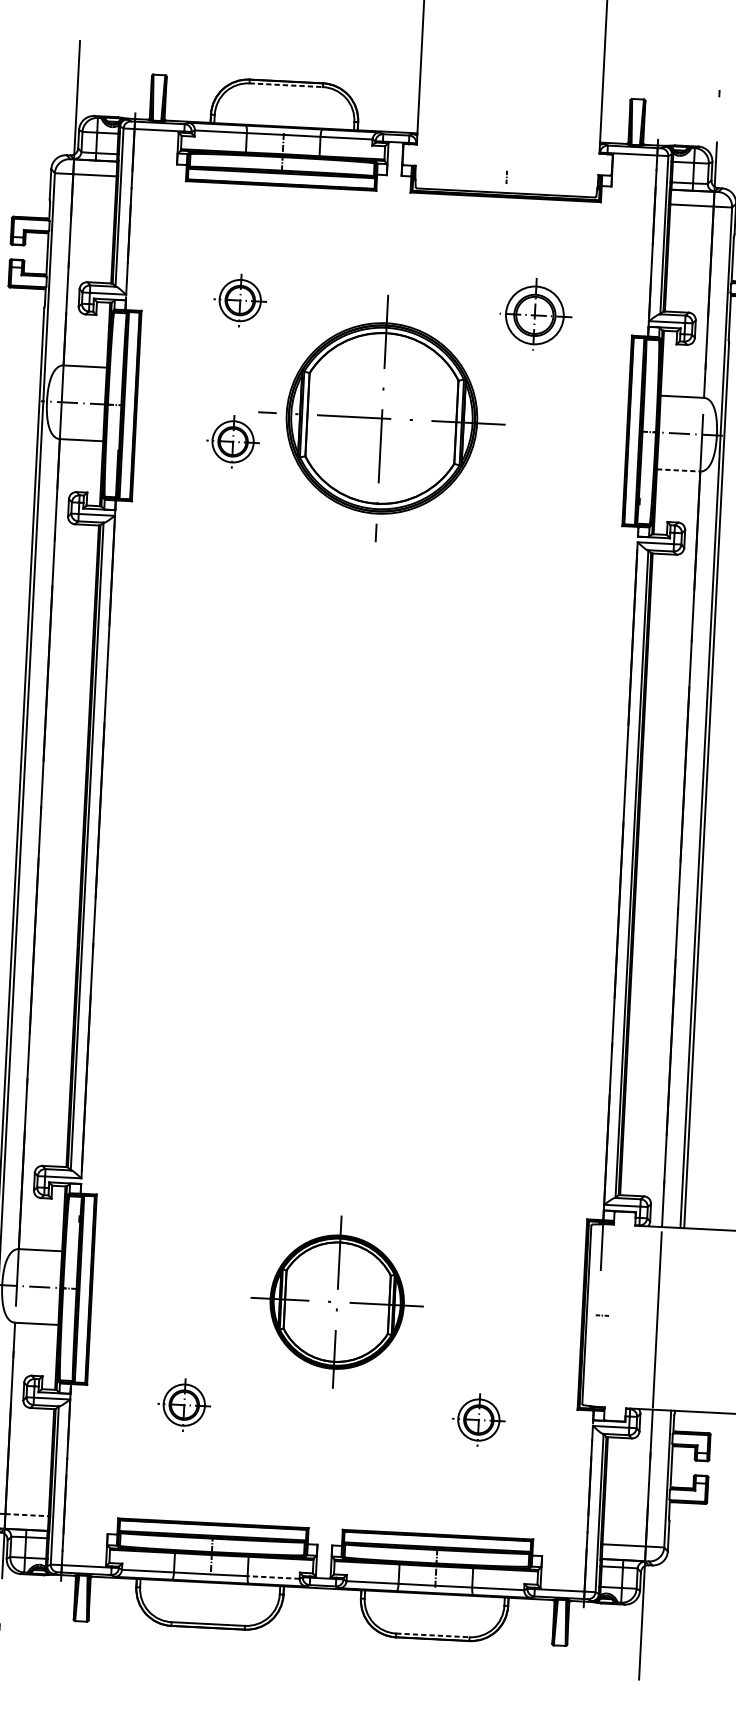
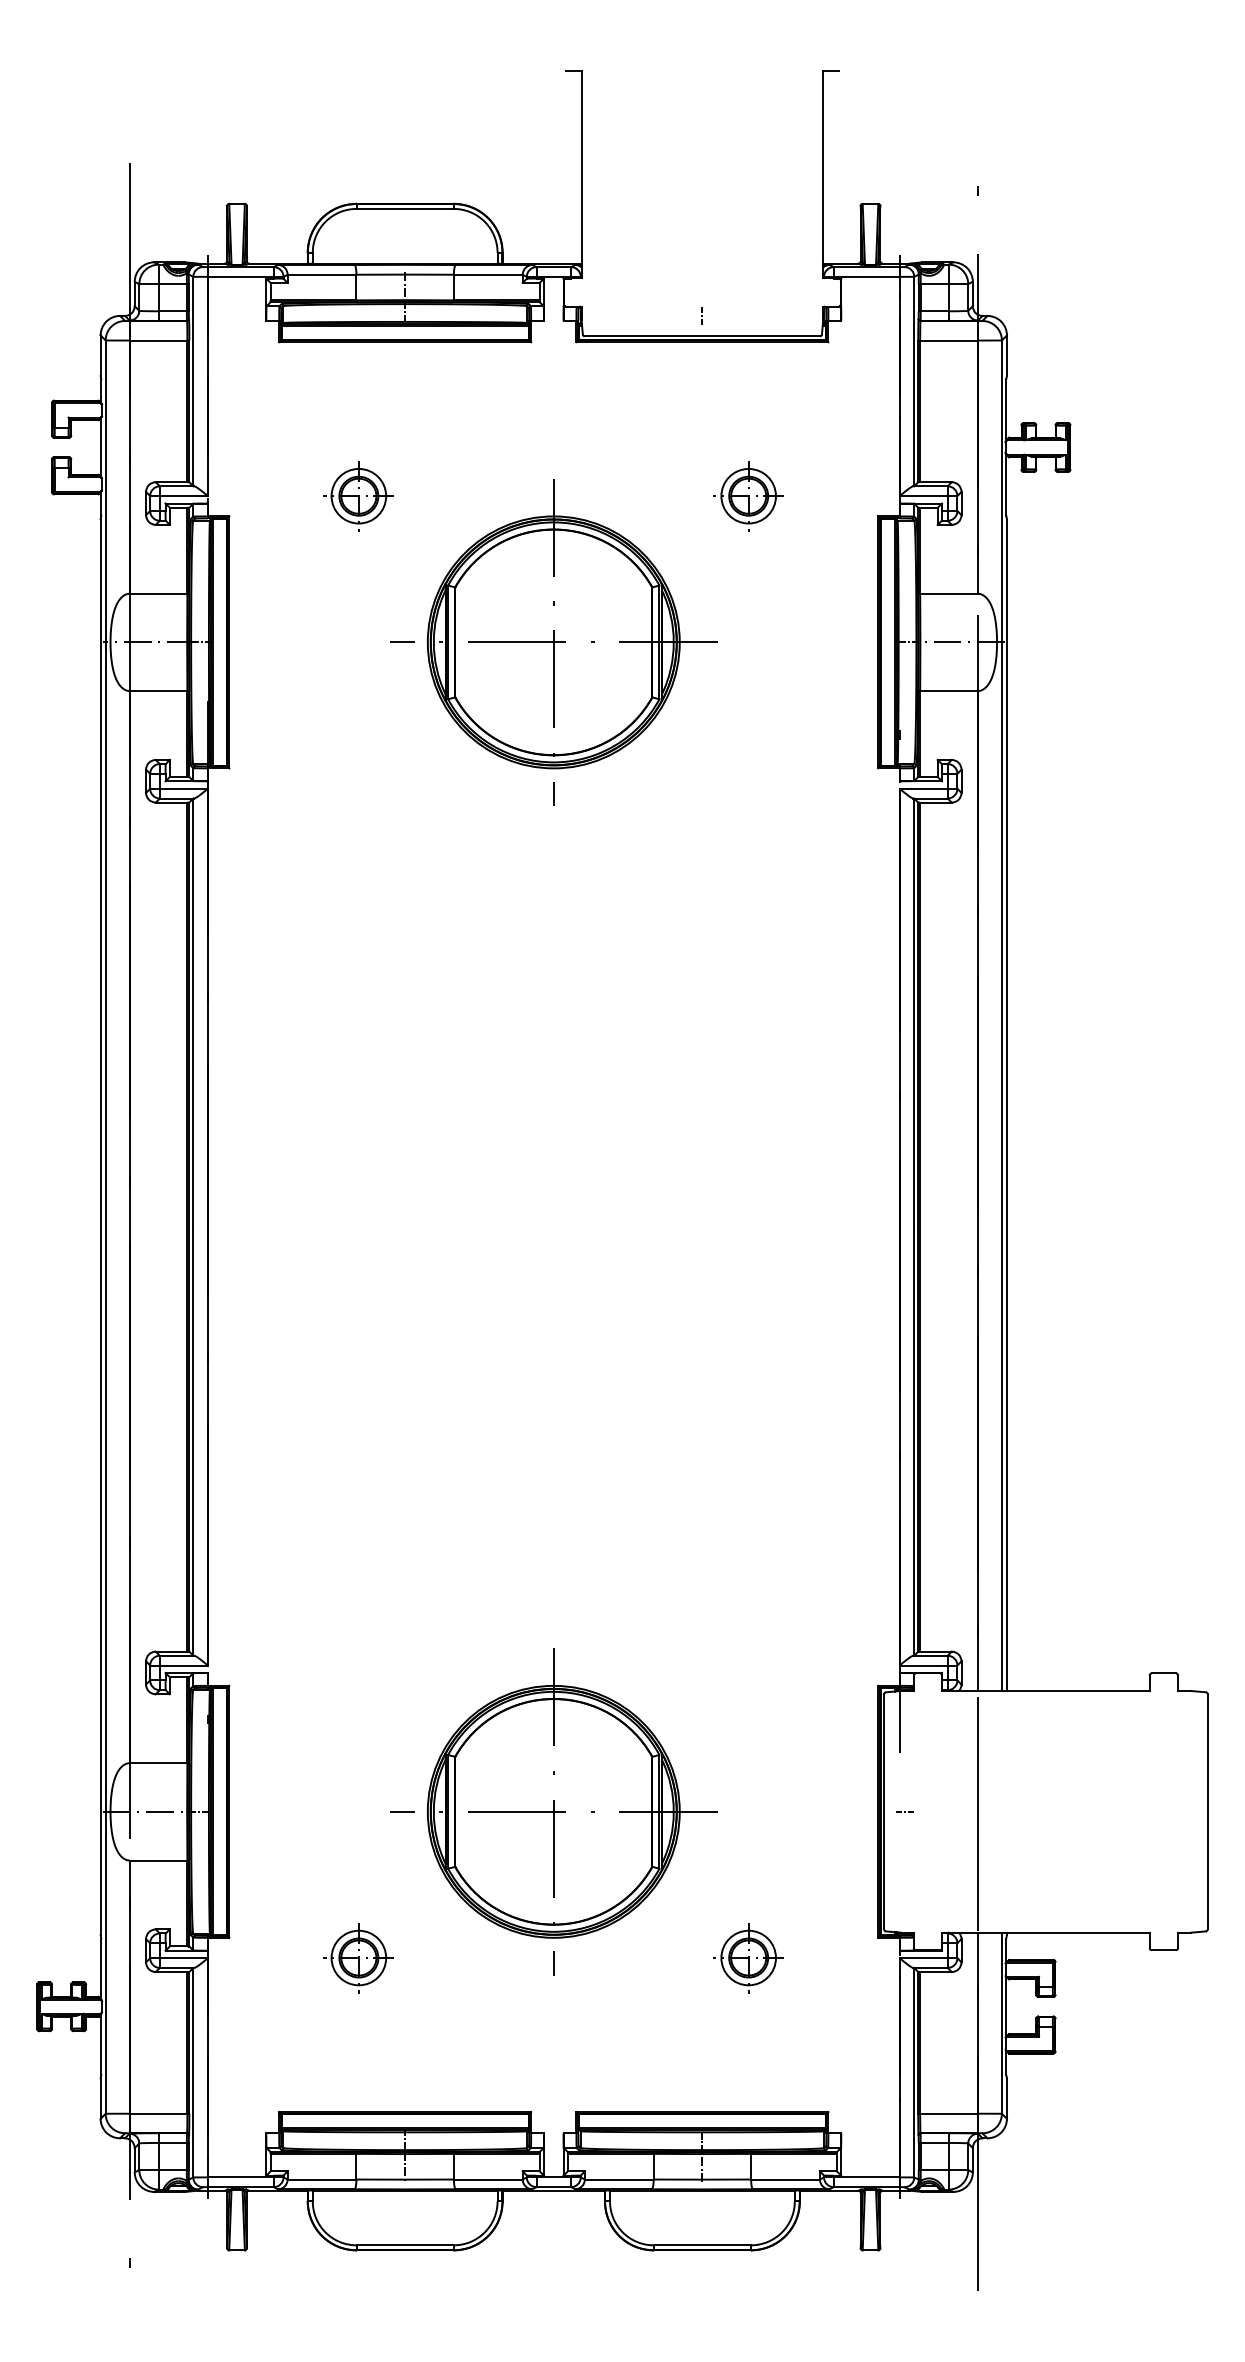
line: (286, 84) -> (405, 208), dashed -> solid
part: (534, 315) -> (748, 496), size x0.71
part: (232, 442) -> (358, 683), removed
line: (678, 470) -> (948, 691), dashed -> solid
part: (336, 1301) -> (553, 1811), size x1.43
line: (26, 1514) -> (158, 2113), dashed -> solid
line: (273, 1577) -> (487, 2179), dashed -> solid
line: (432, 1635) -> (702, 2245), dashed -> solid

